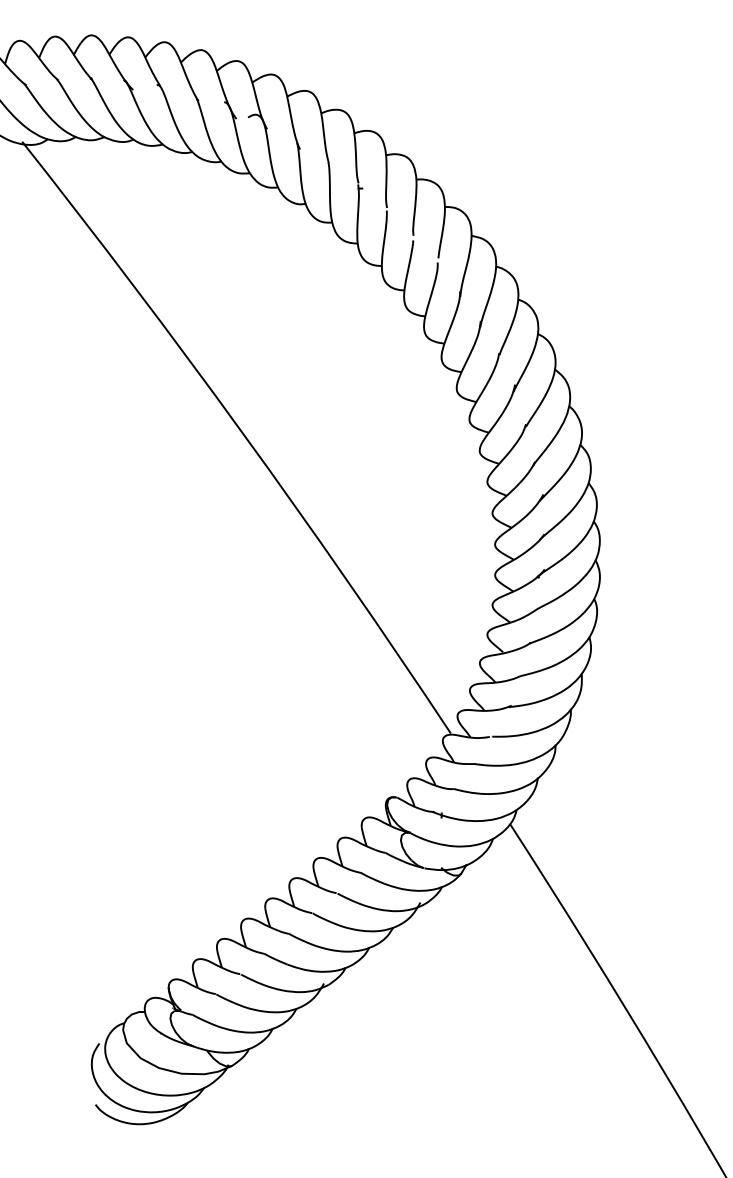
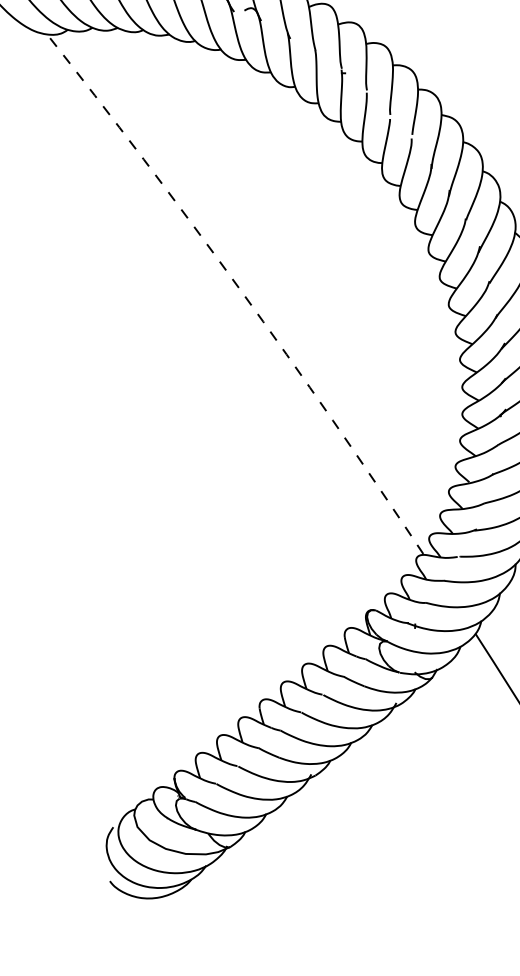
arc: (242, 433) -> (239, 289), solid -> dashed

